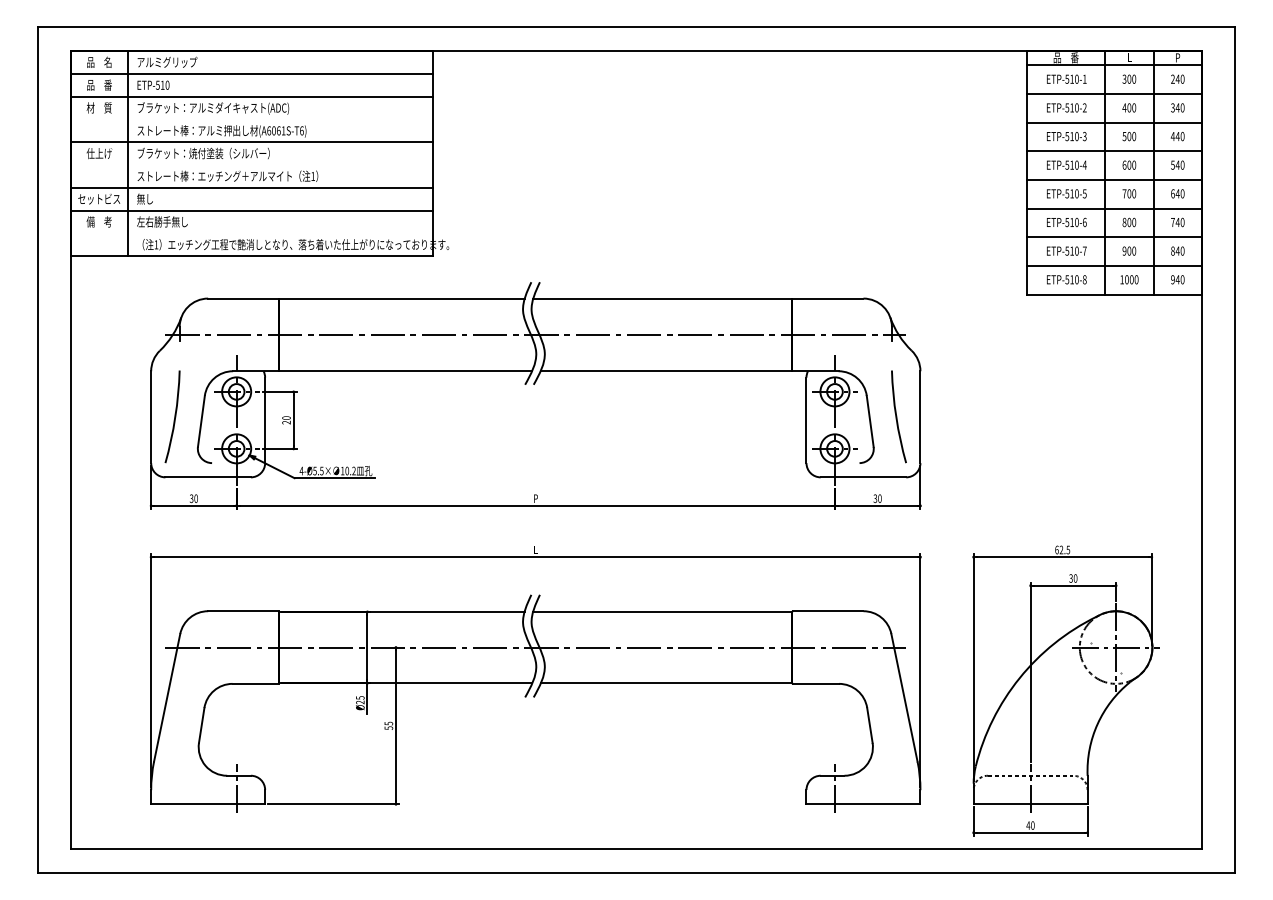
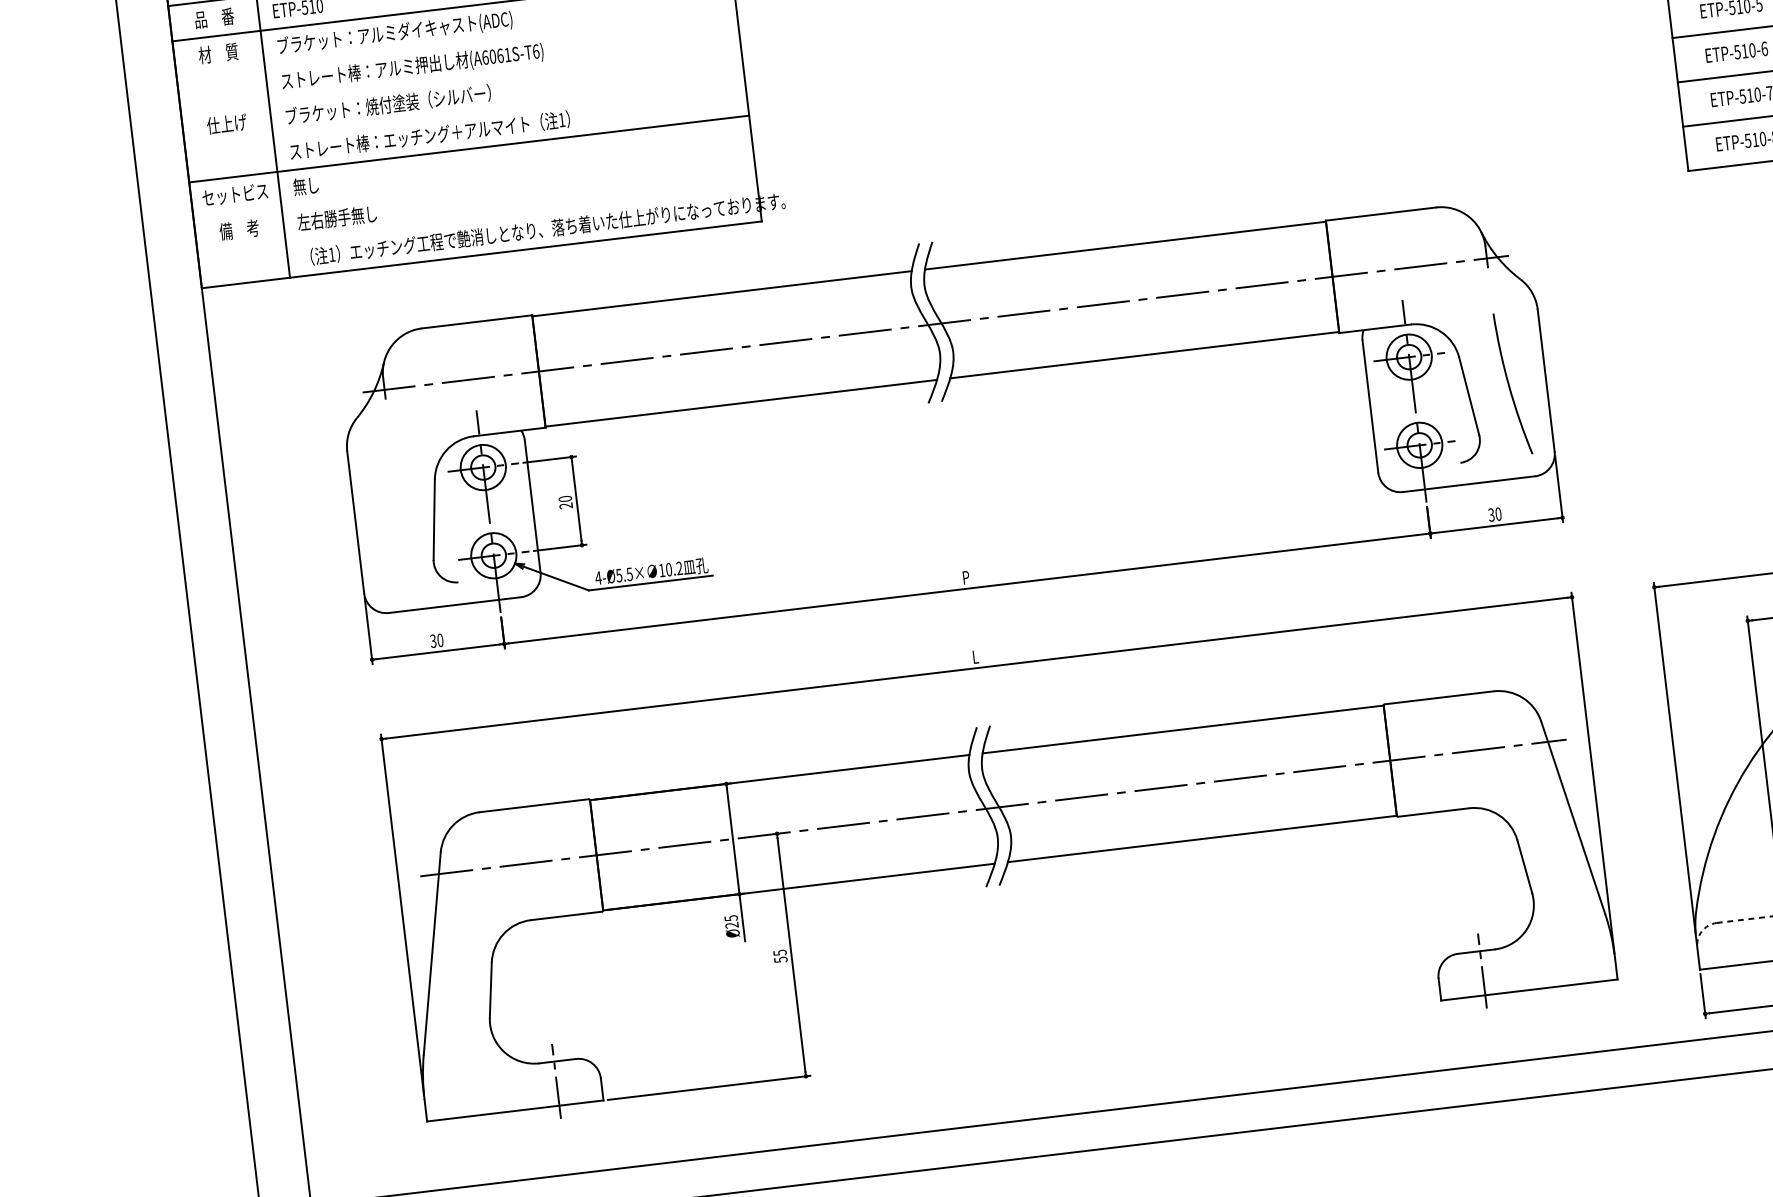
line: (251, 142) -> (460, 78), removed
line: (251, 210) -> (472, 184), removed
arc: (174, 416) -> (391, 517), removed

